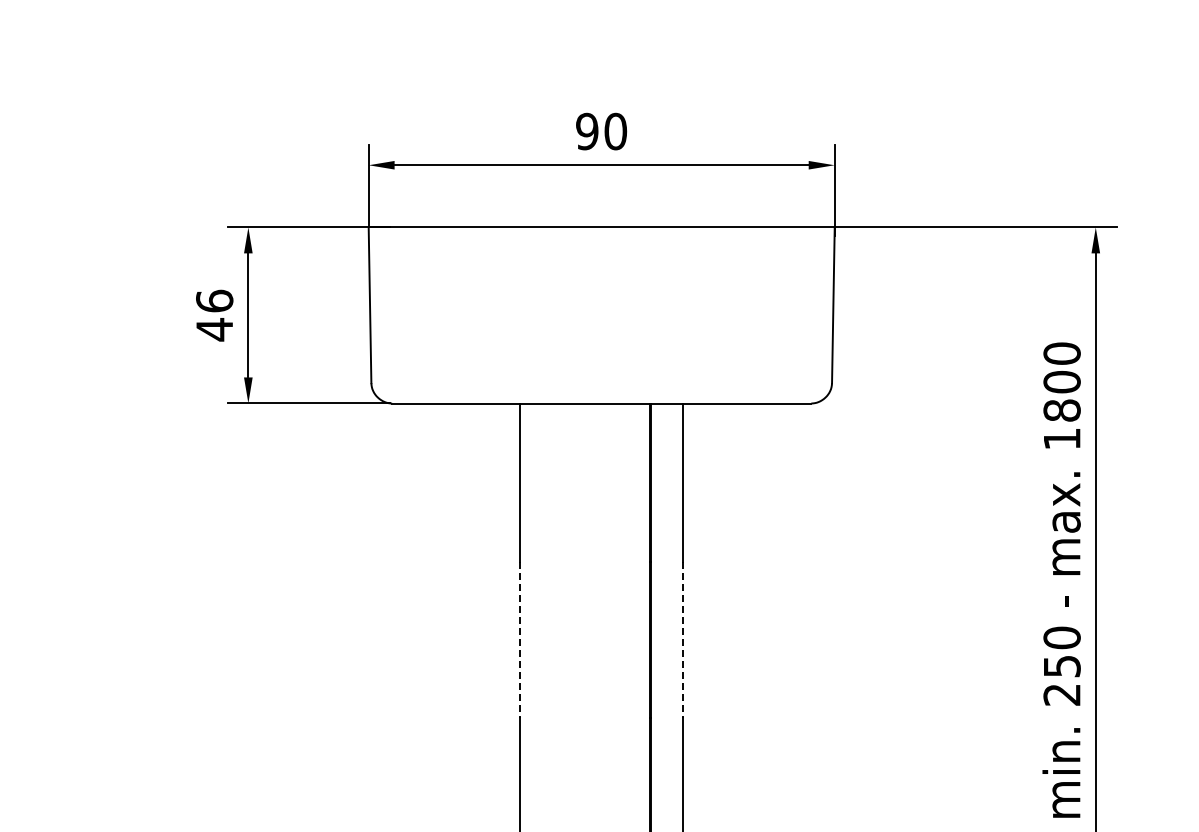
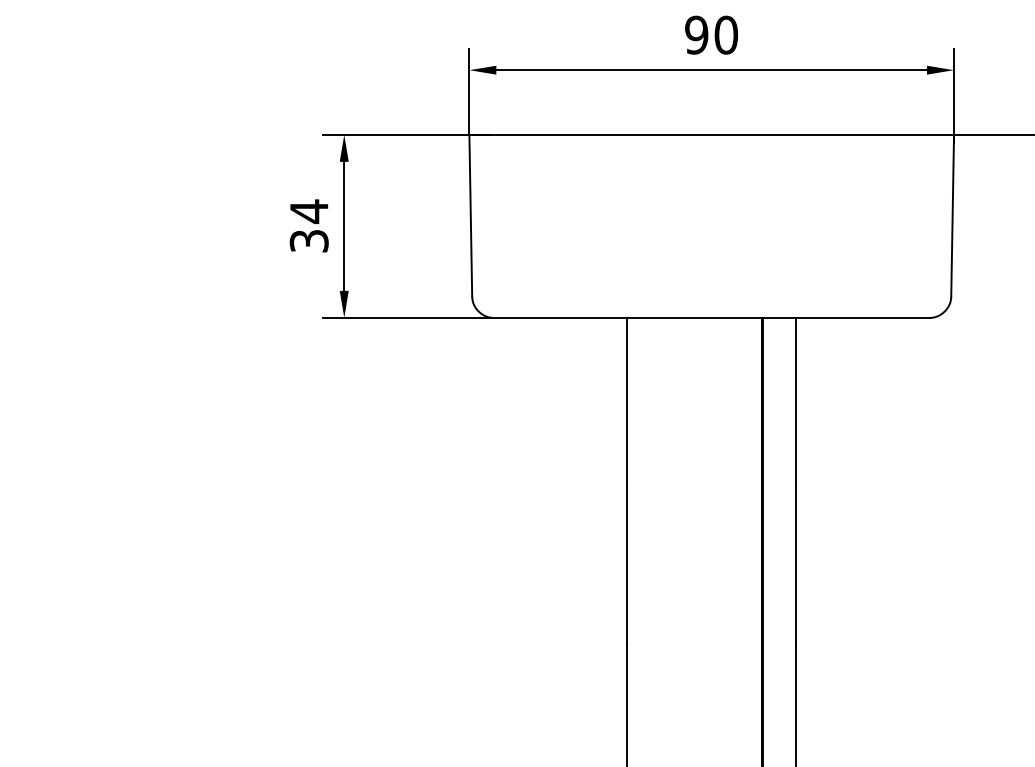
text: (214, 315) -> (309, 226), 46 -> 34
line: (520, 639) -> (627, 563), dashed -> solid
line: (683, 639) -> (796, 563), dashed -> solid

